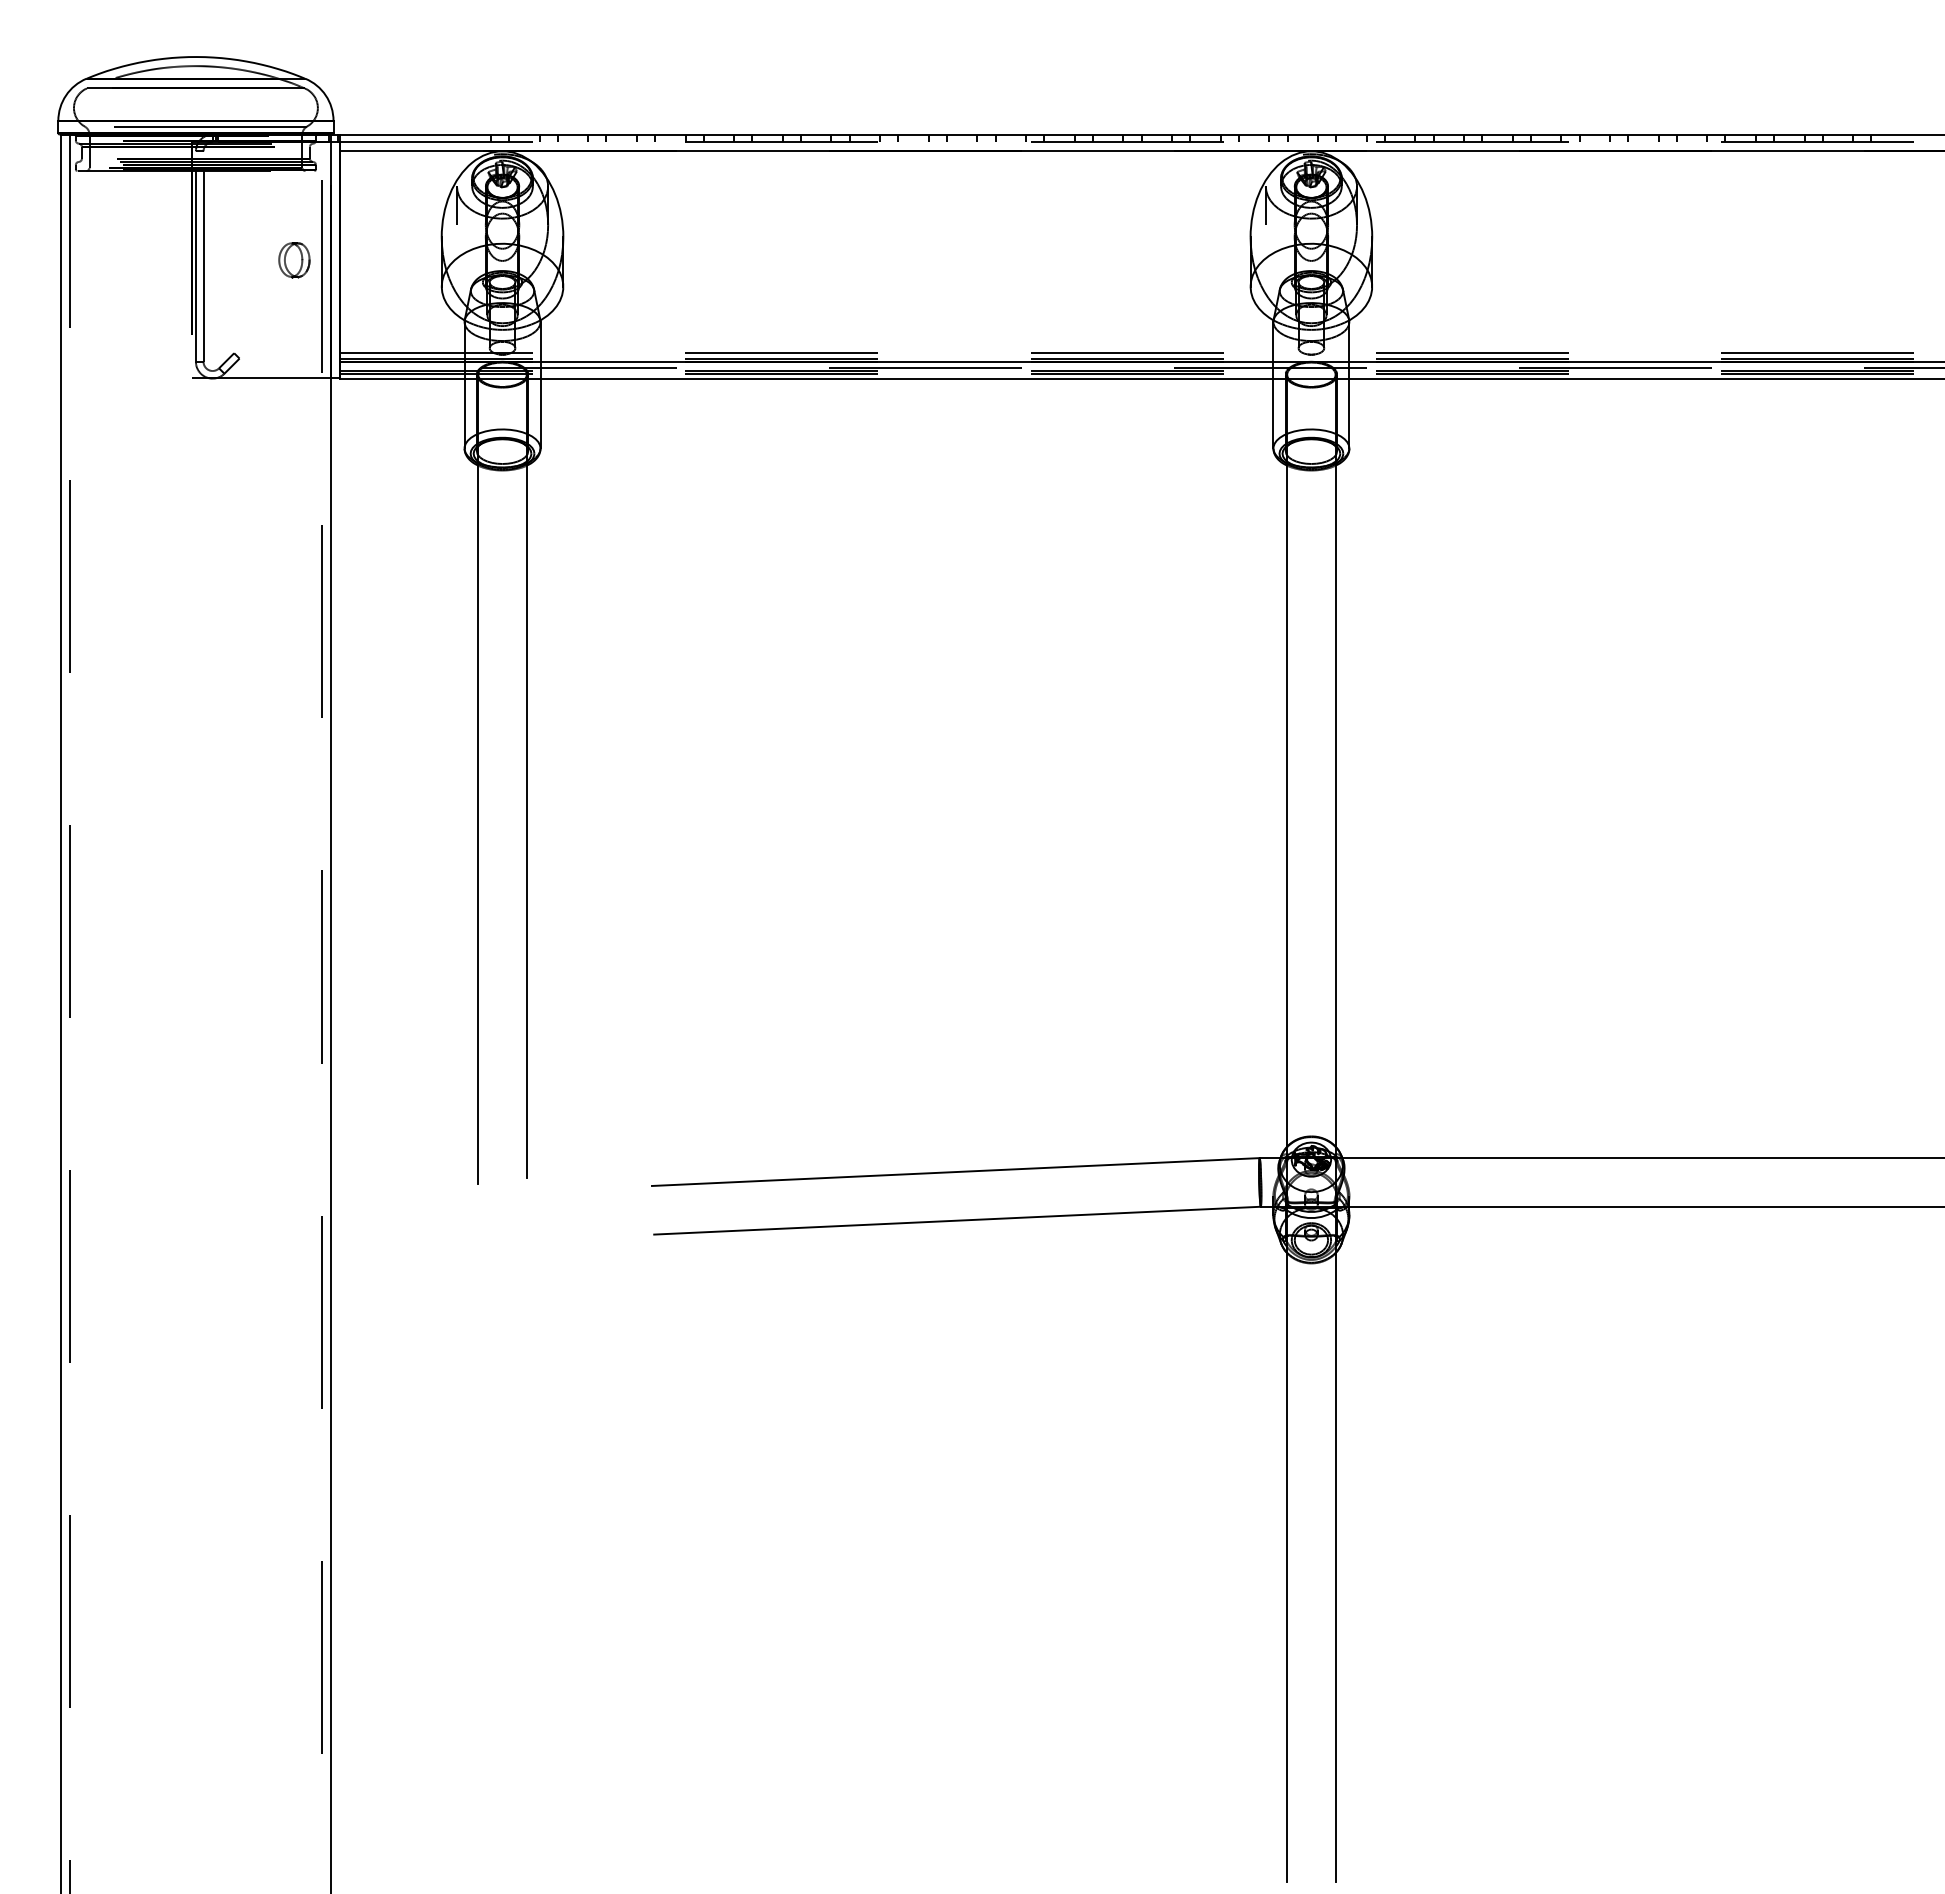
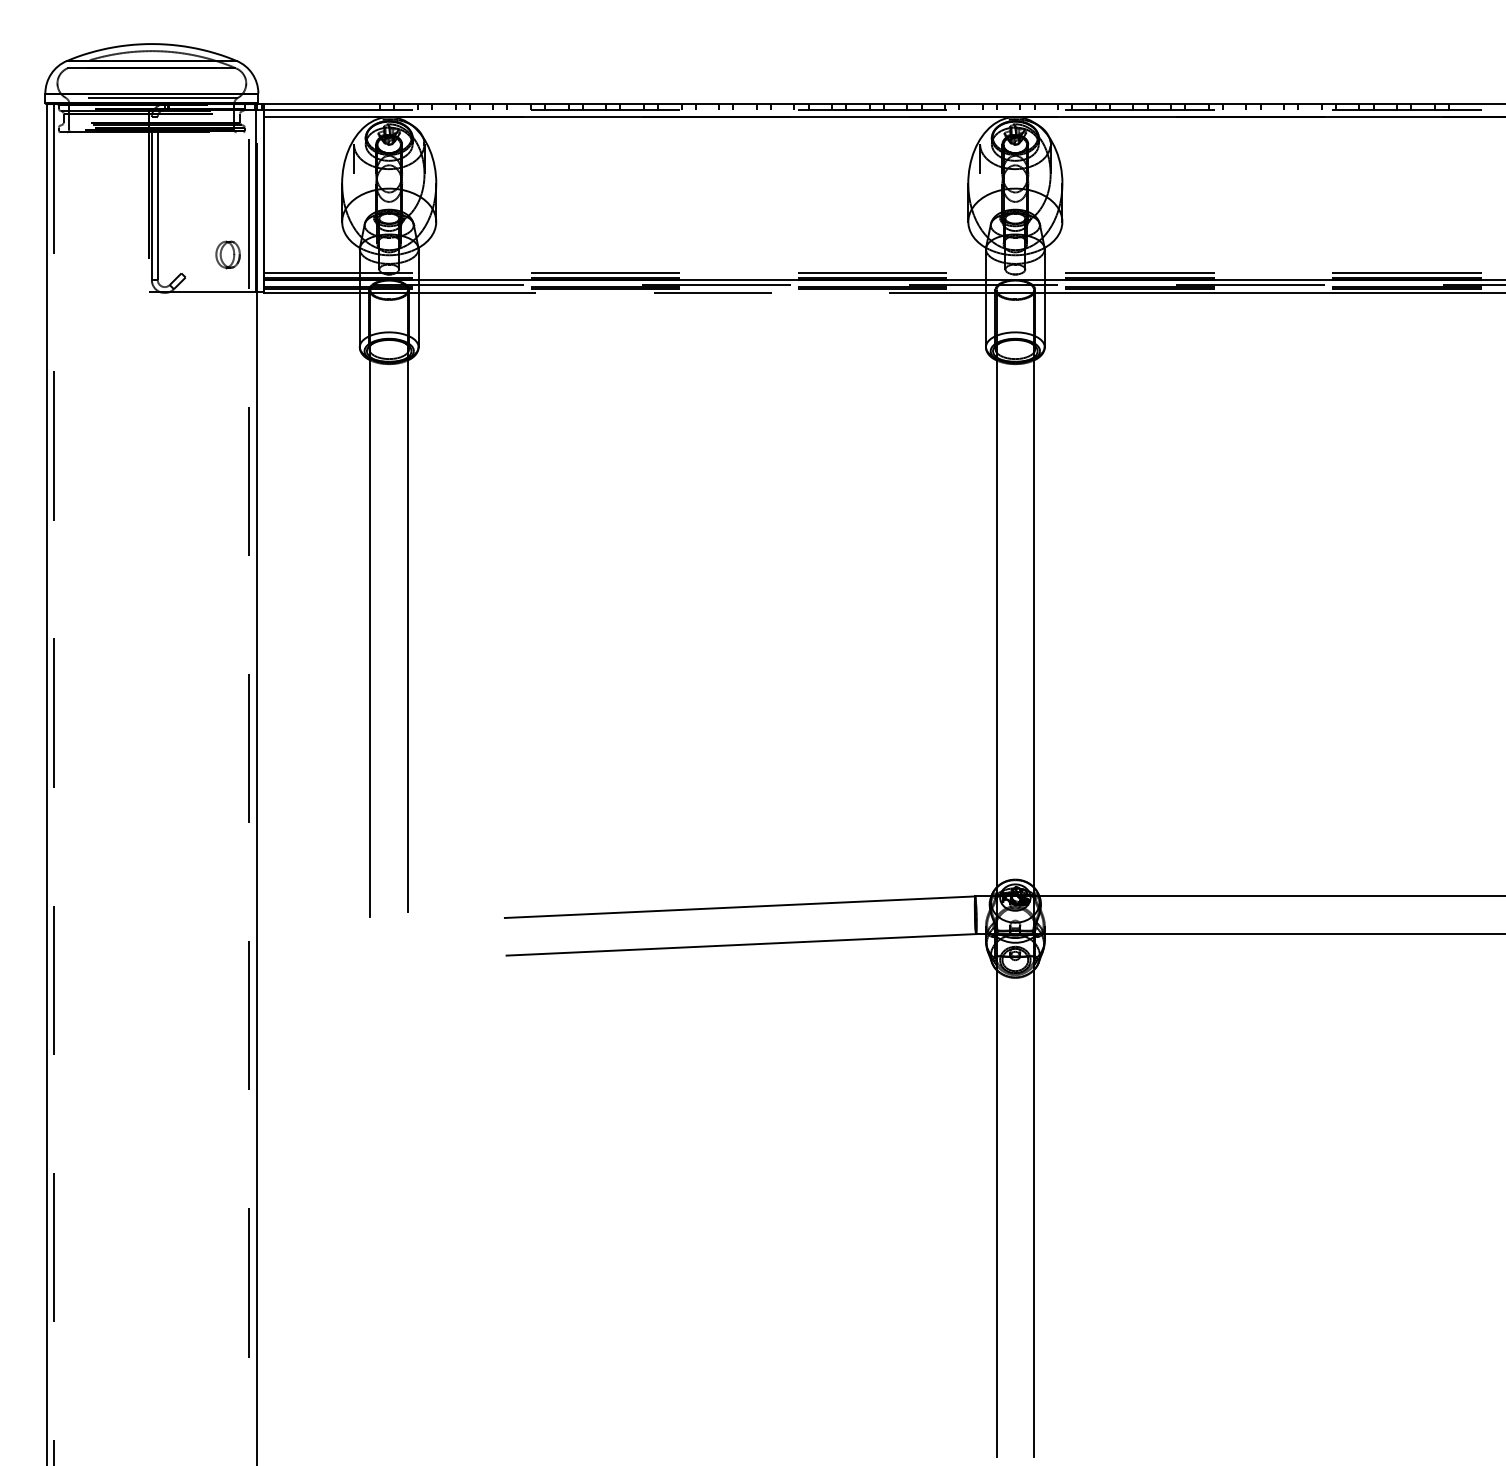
part: (294, 260) -> (228, 254), moved
line: (907, 378) -> (702, 292), solid -> dashed

